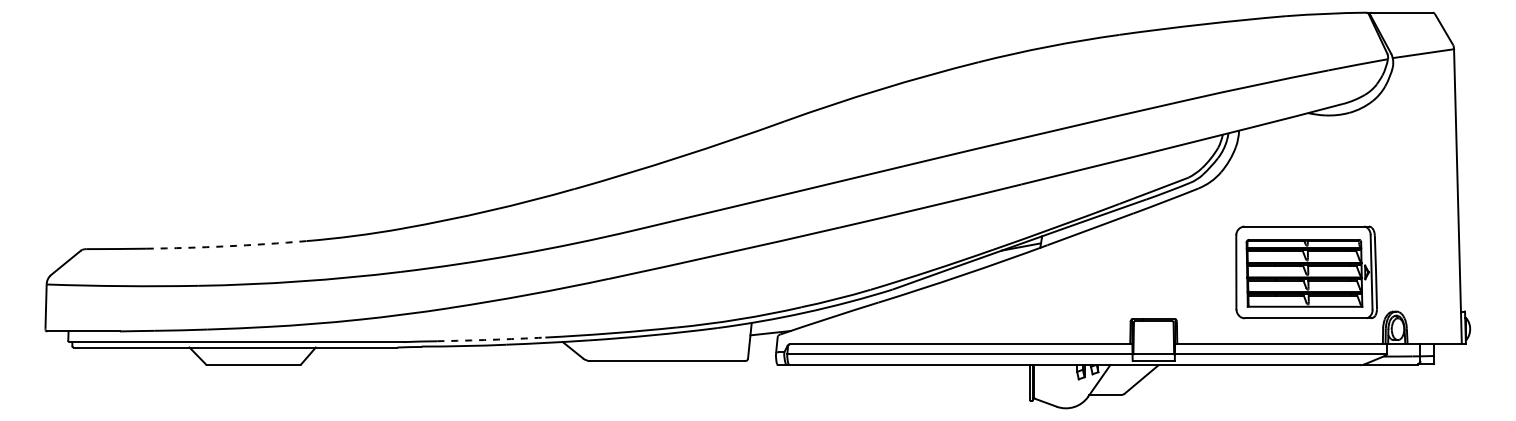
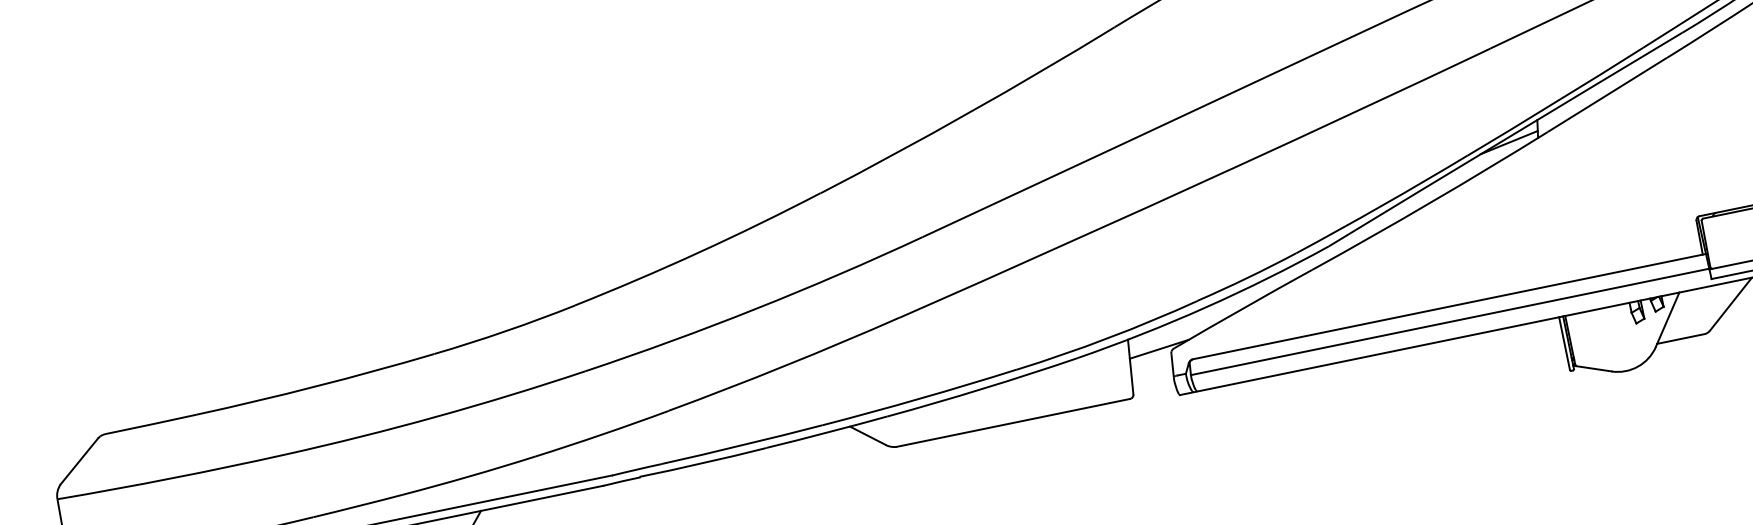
arc: (226, 246) -> (315, 386), dashed -> solid
arc: (491, 339) -> (742, 444), dashed -> solid

